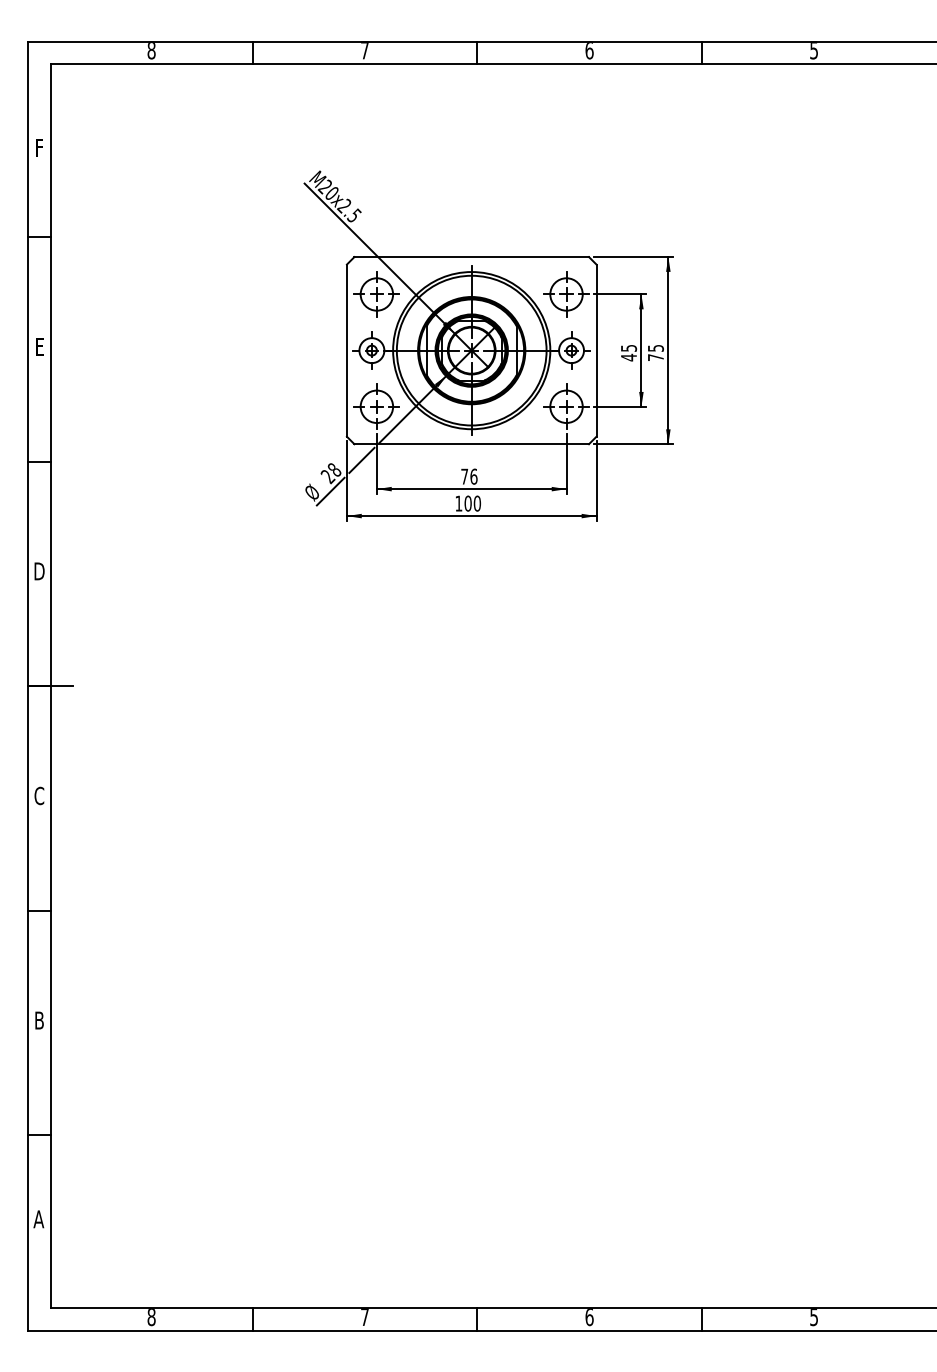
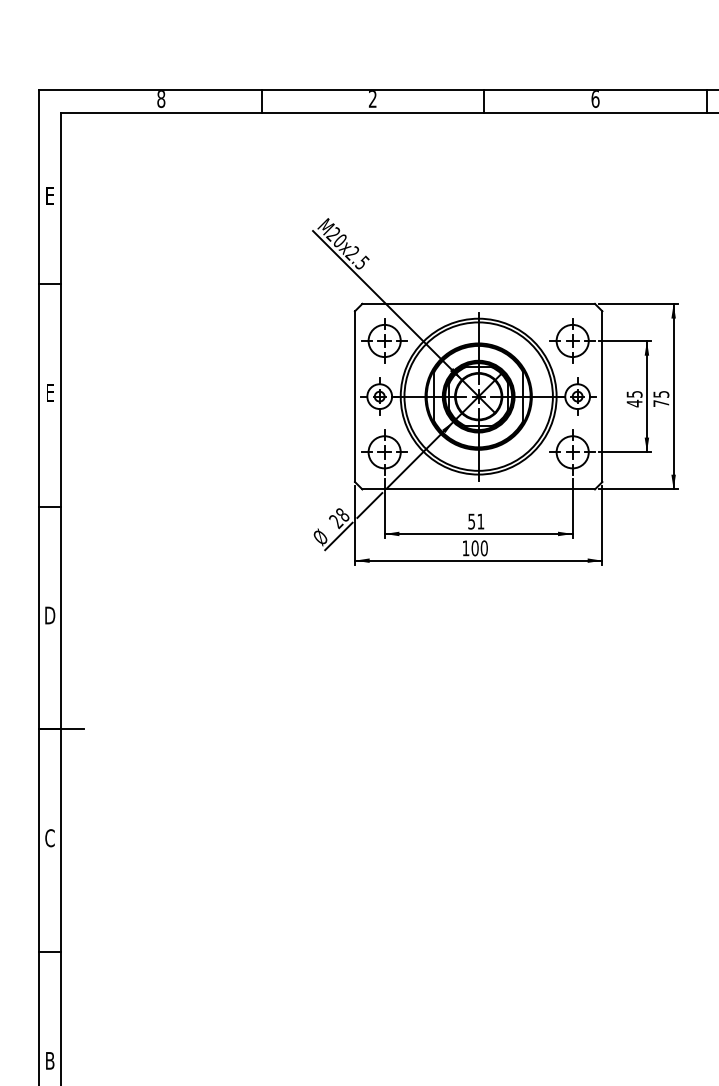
text: (364, 51) -> (372, 100), 7 -> 2
text: (40, 148) -> (51, 196), F -> E
text: (469, 476) -> (476, 521), 76 -> 51

